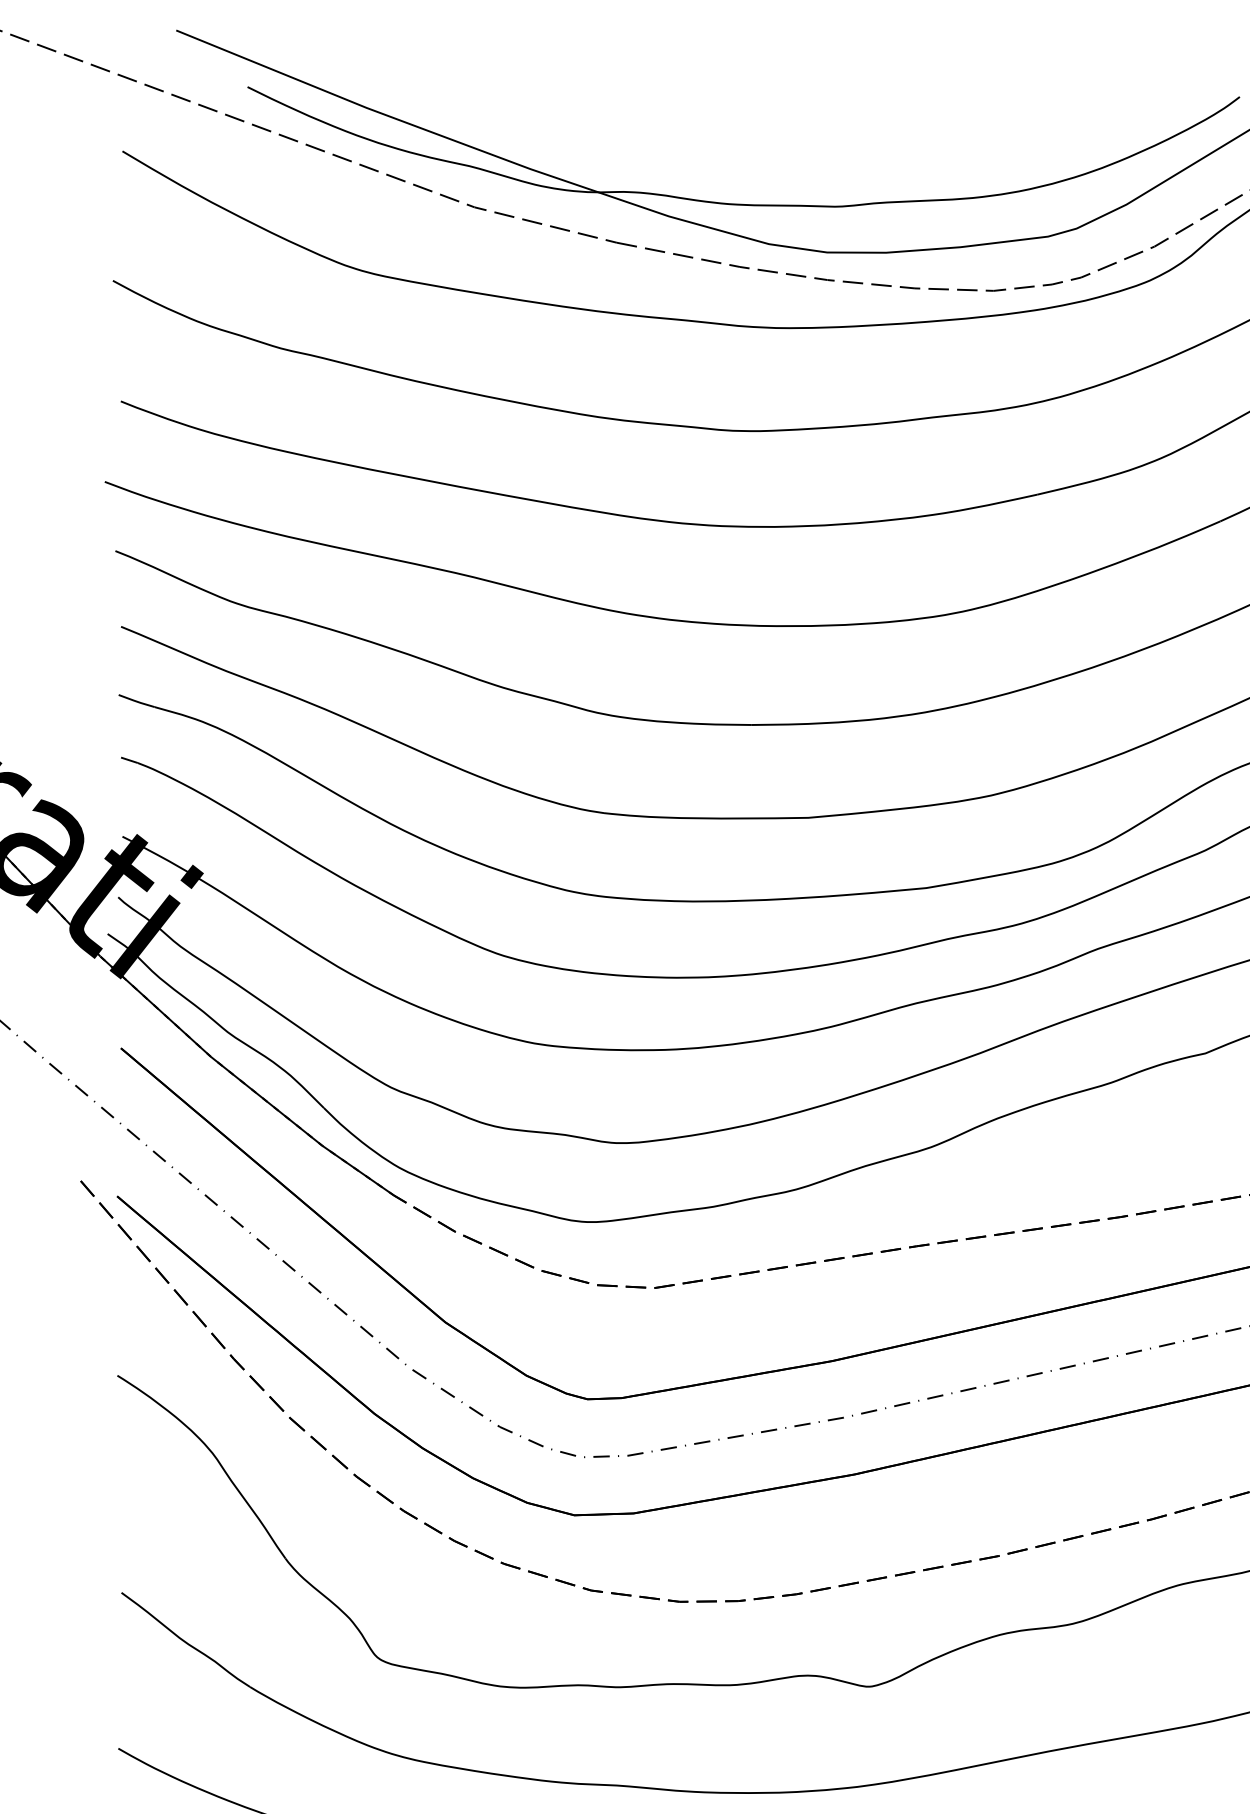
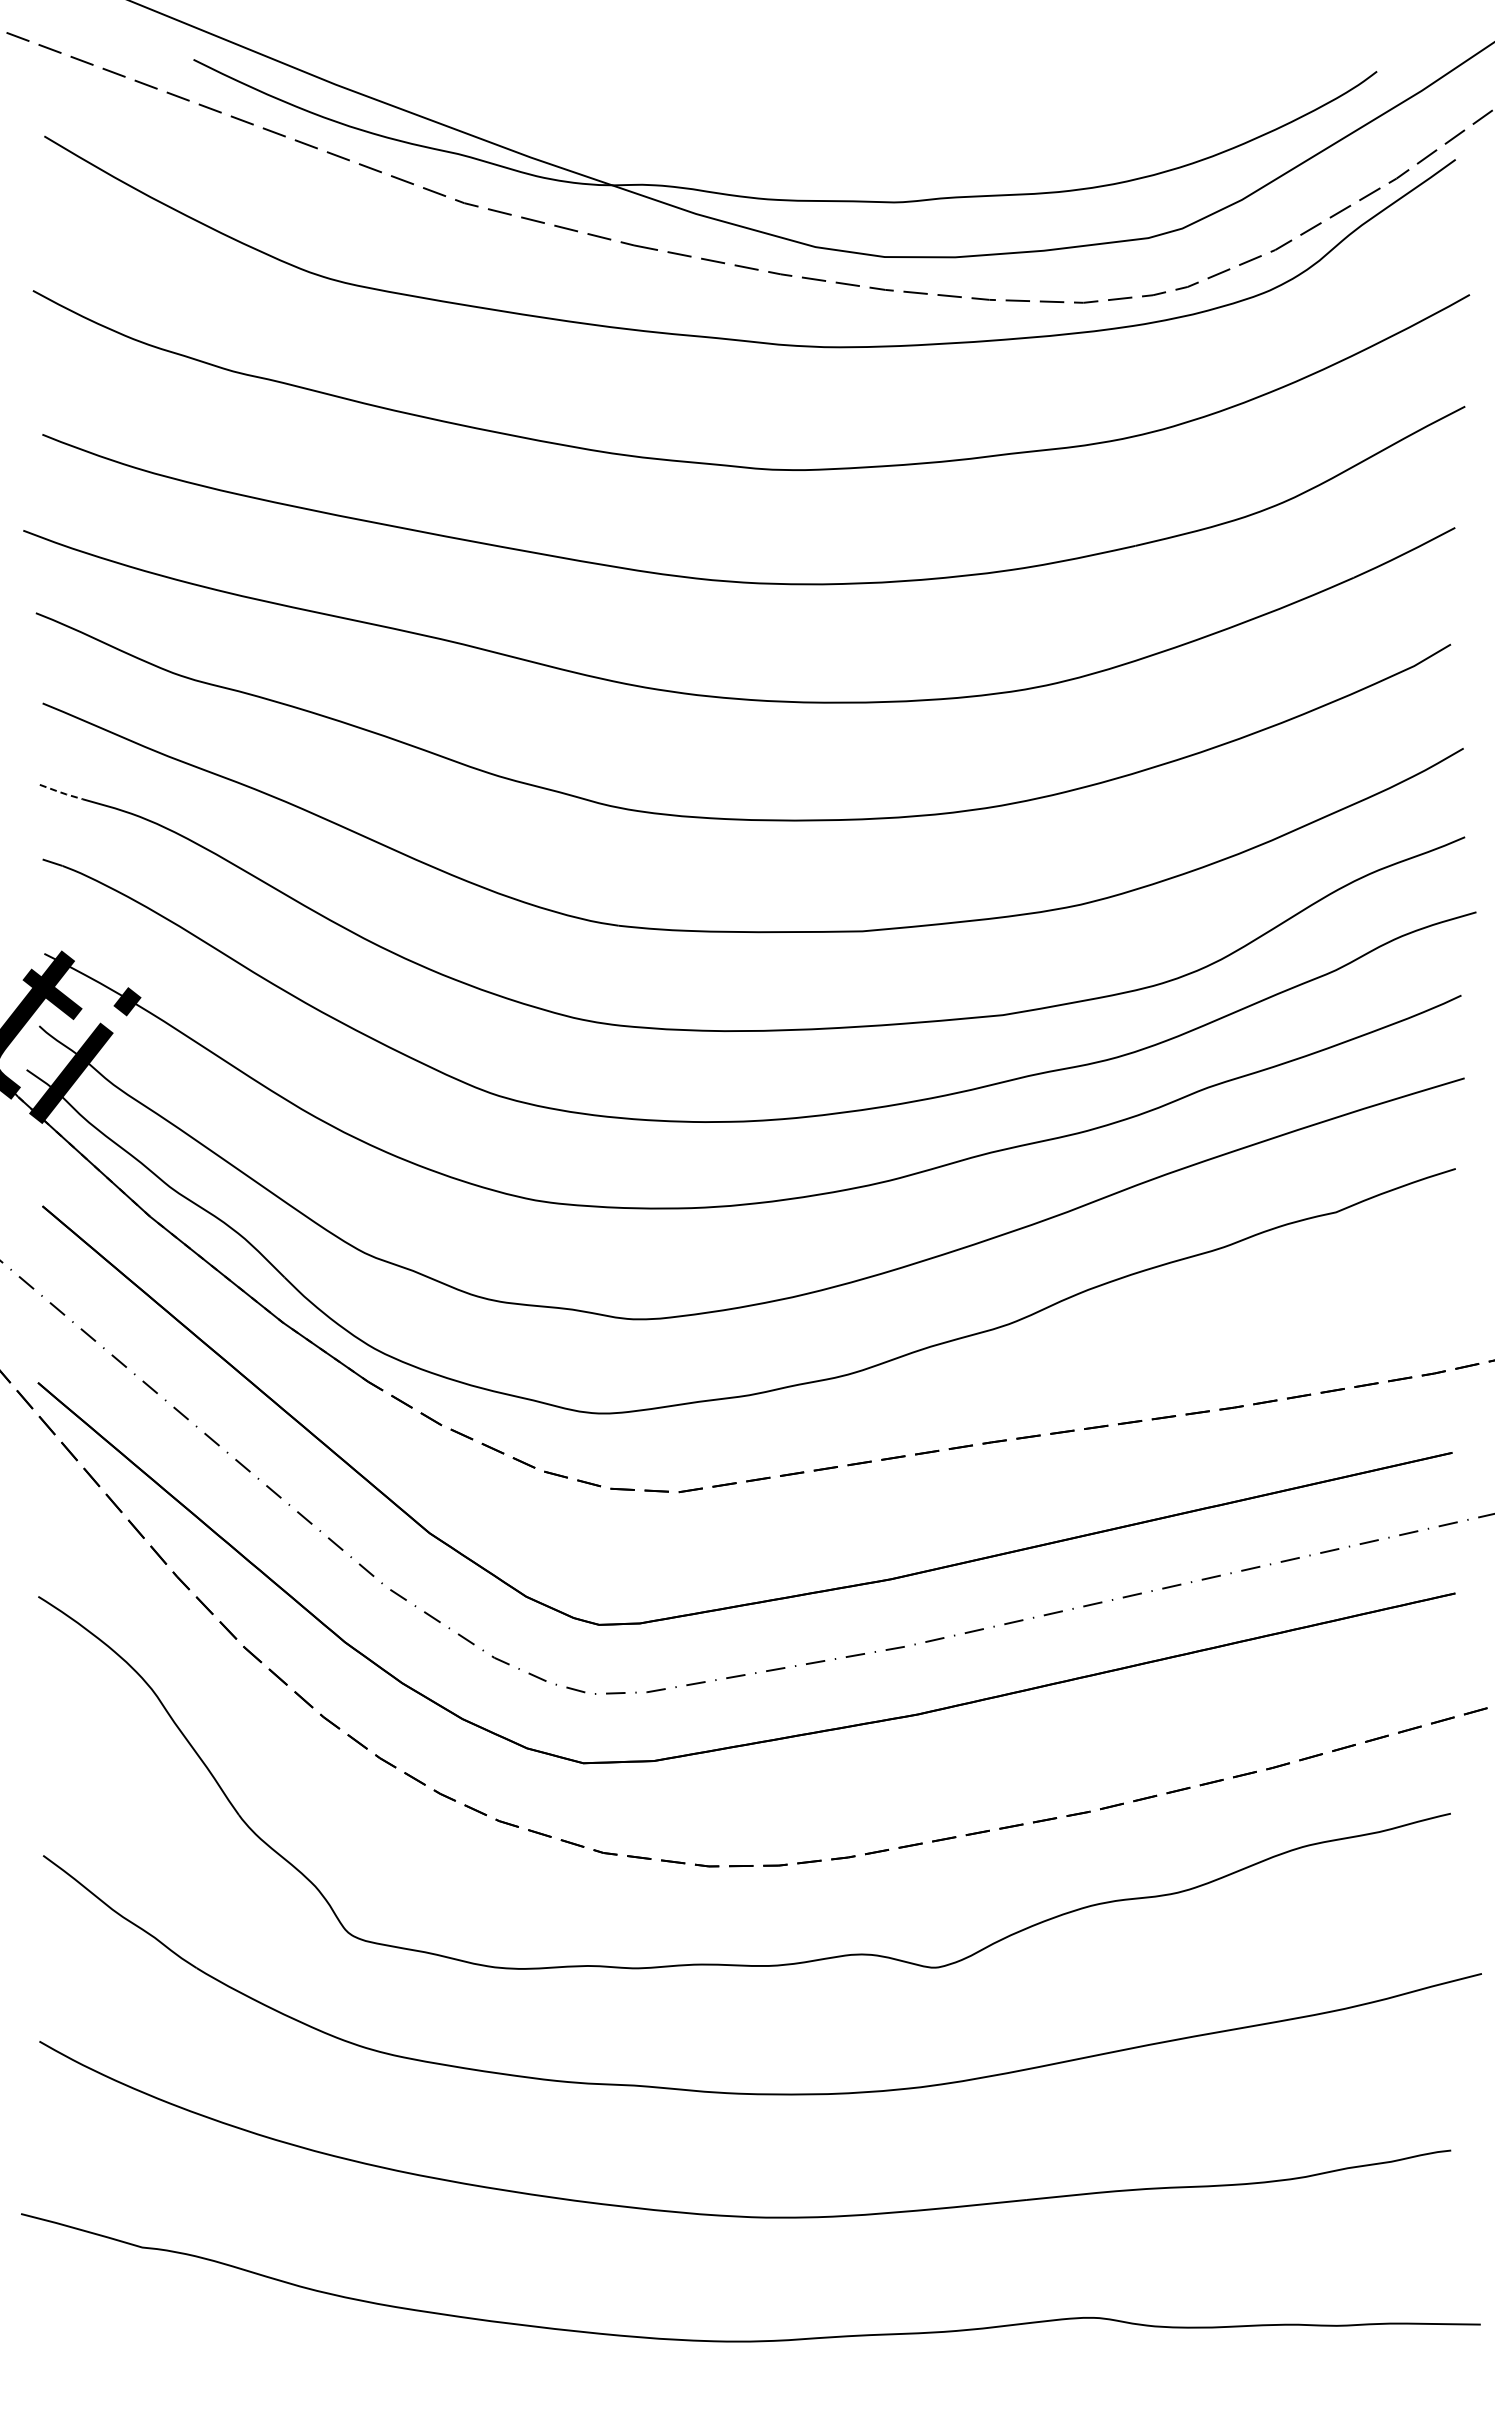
line: (136, 701) -> (61, 792), solid -> dashed

